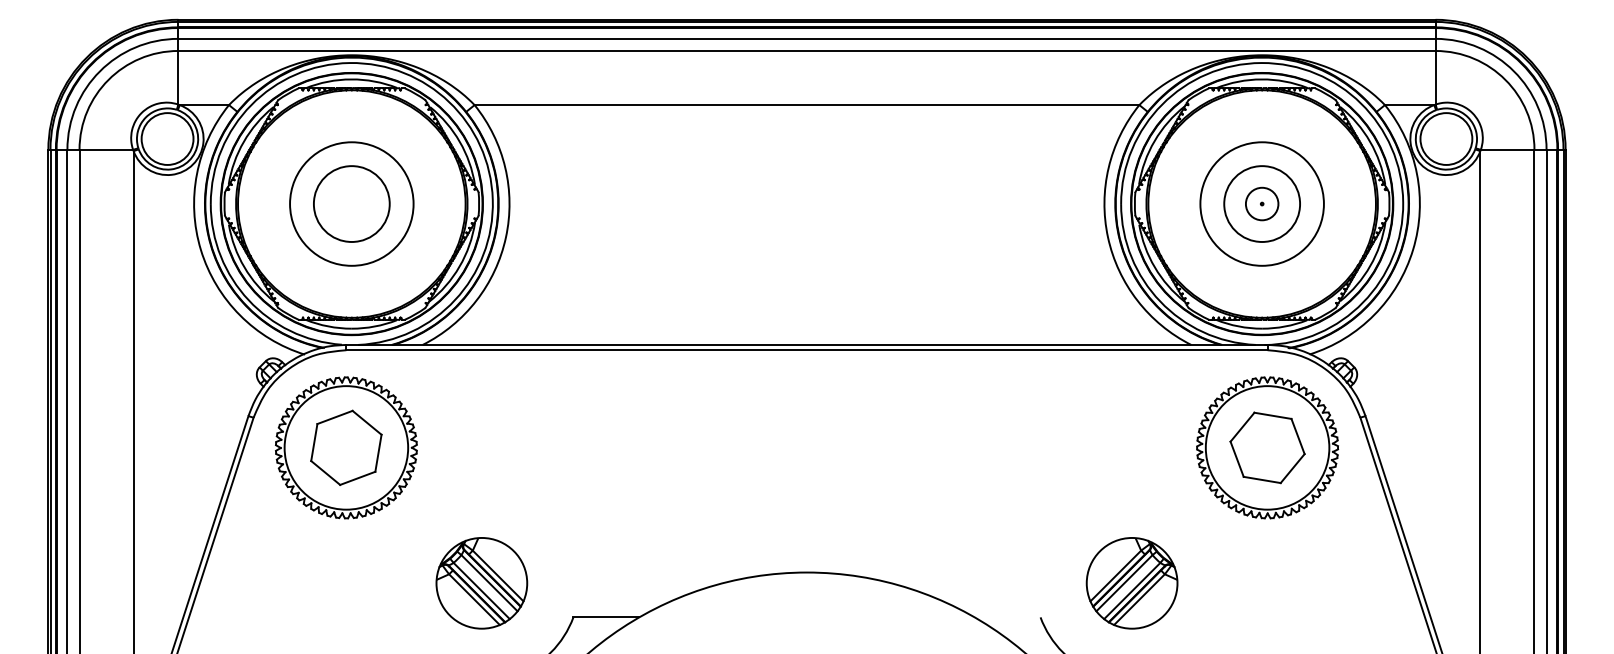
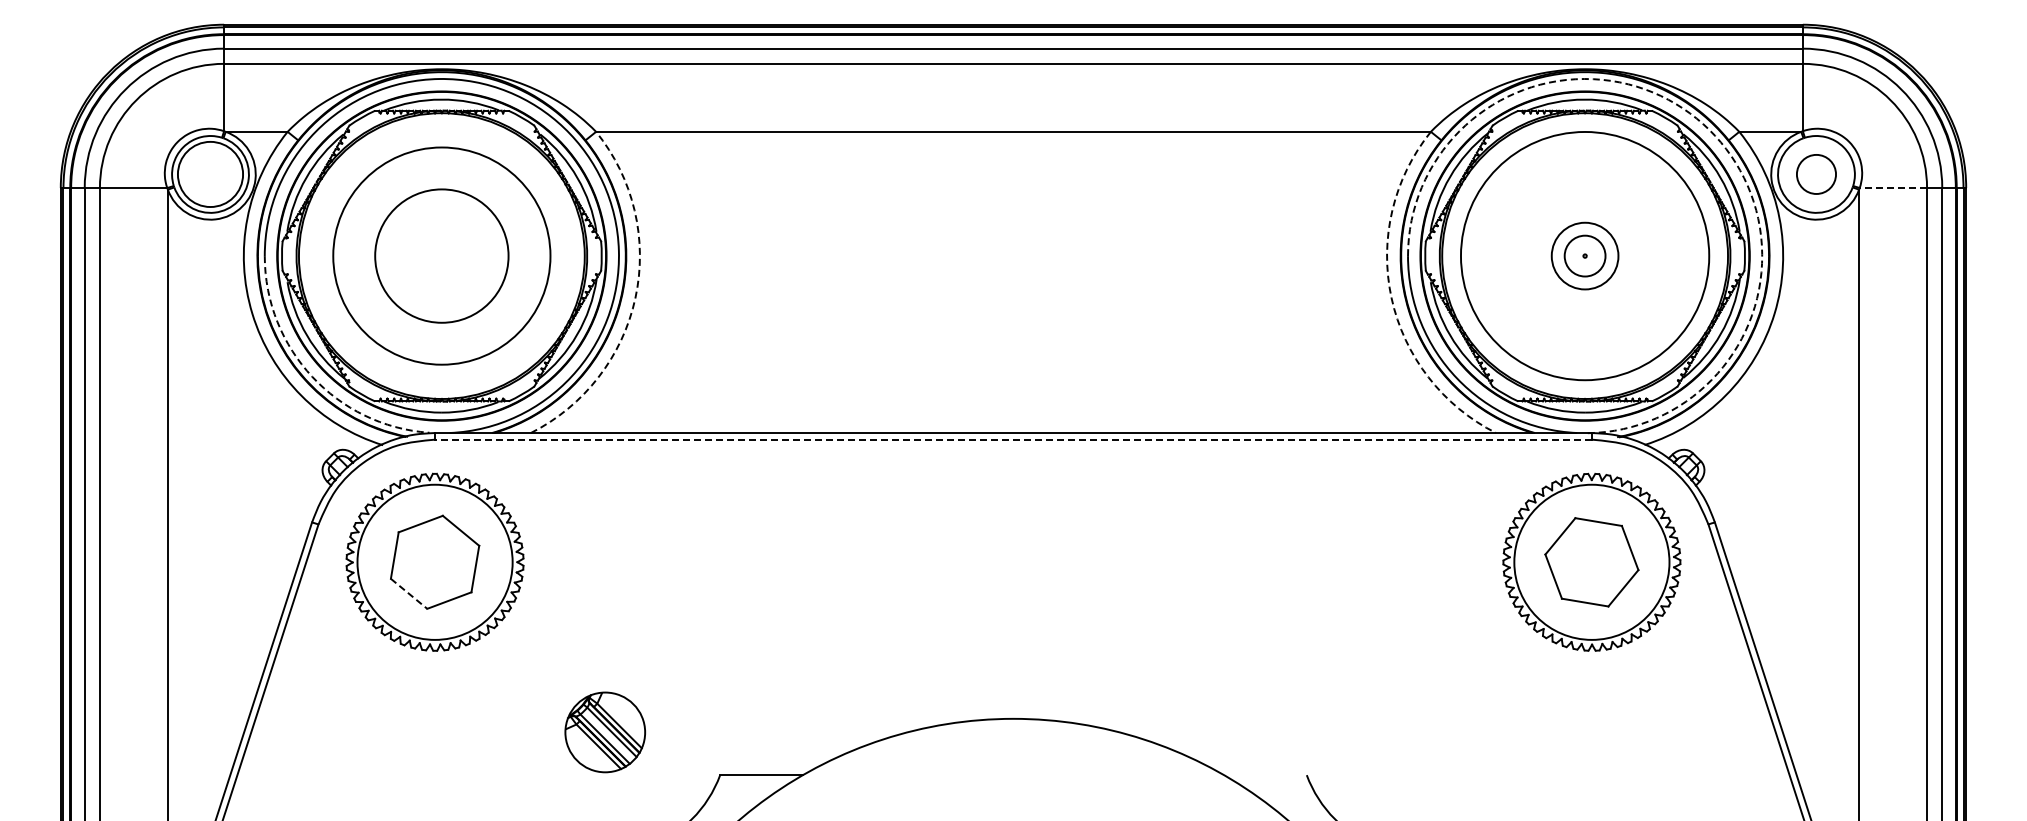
arc: (1361, 103) -> (1709, 129), solid -> dashed
circle: (1446, 139) -> (1816, 174), size x0.6
line: (1507, 150) -> (1893, 188), solid -> dashed
circle: (351, 203) -> (441, 255), size x1.4
circle: (351, 203) -> (441, 255), size x1.4
circle: (1261, 203) -> (1584, 255), size x0.7
circle: (1261, 203) -> (1584, 255), size x1.6
arc: (505, 237) -> (635, 298), solid -> dashed
arc: (1108, 237) -> (1391, 298), solid -> dashed
arc: (248, 299) -> (312, 376), solid -> dashed
line: (806, 350) -> (1012, 439), solid -> dashed
line: (326, 472) -> (409, 593), solid -> dashed
part: (482, 583) -> (605, 732), size x0.7
part: (1131, 583) -> (1421, 732), removed

